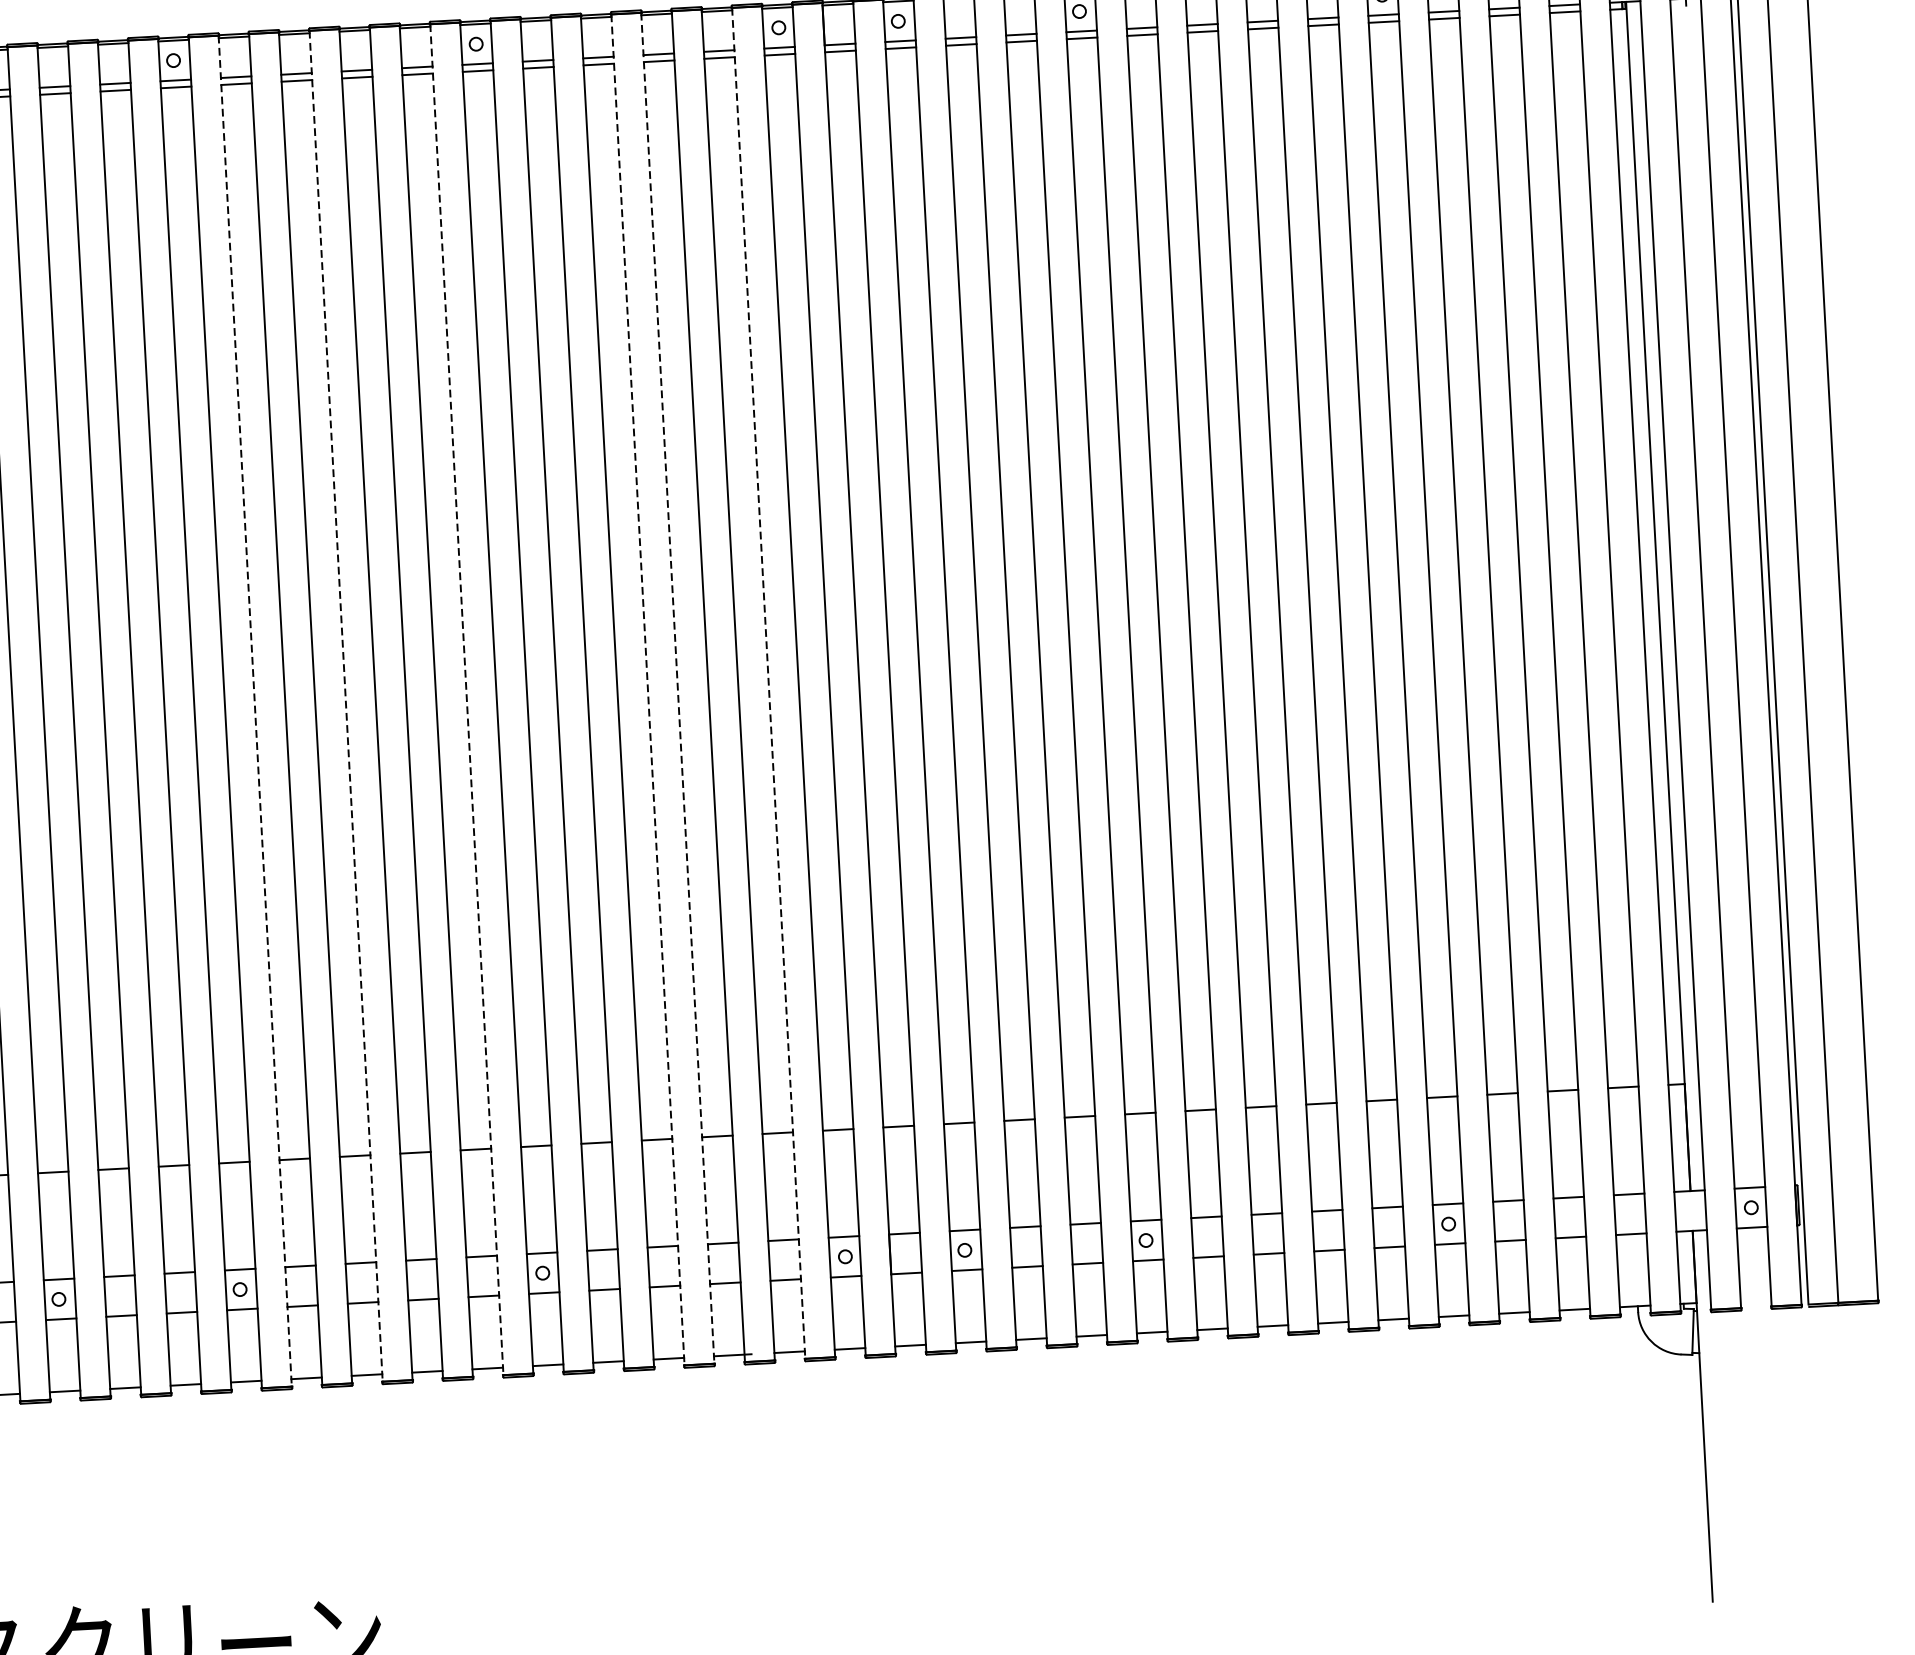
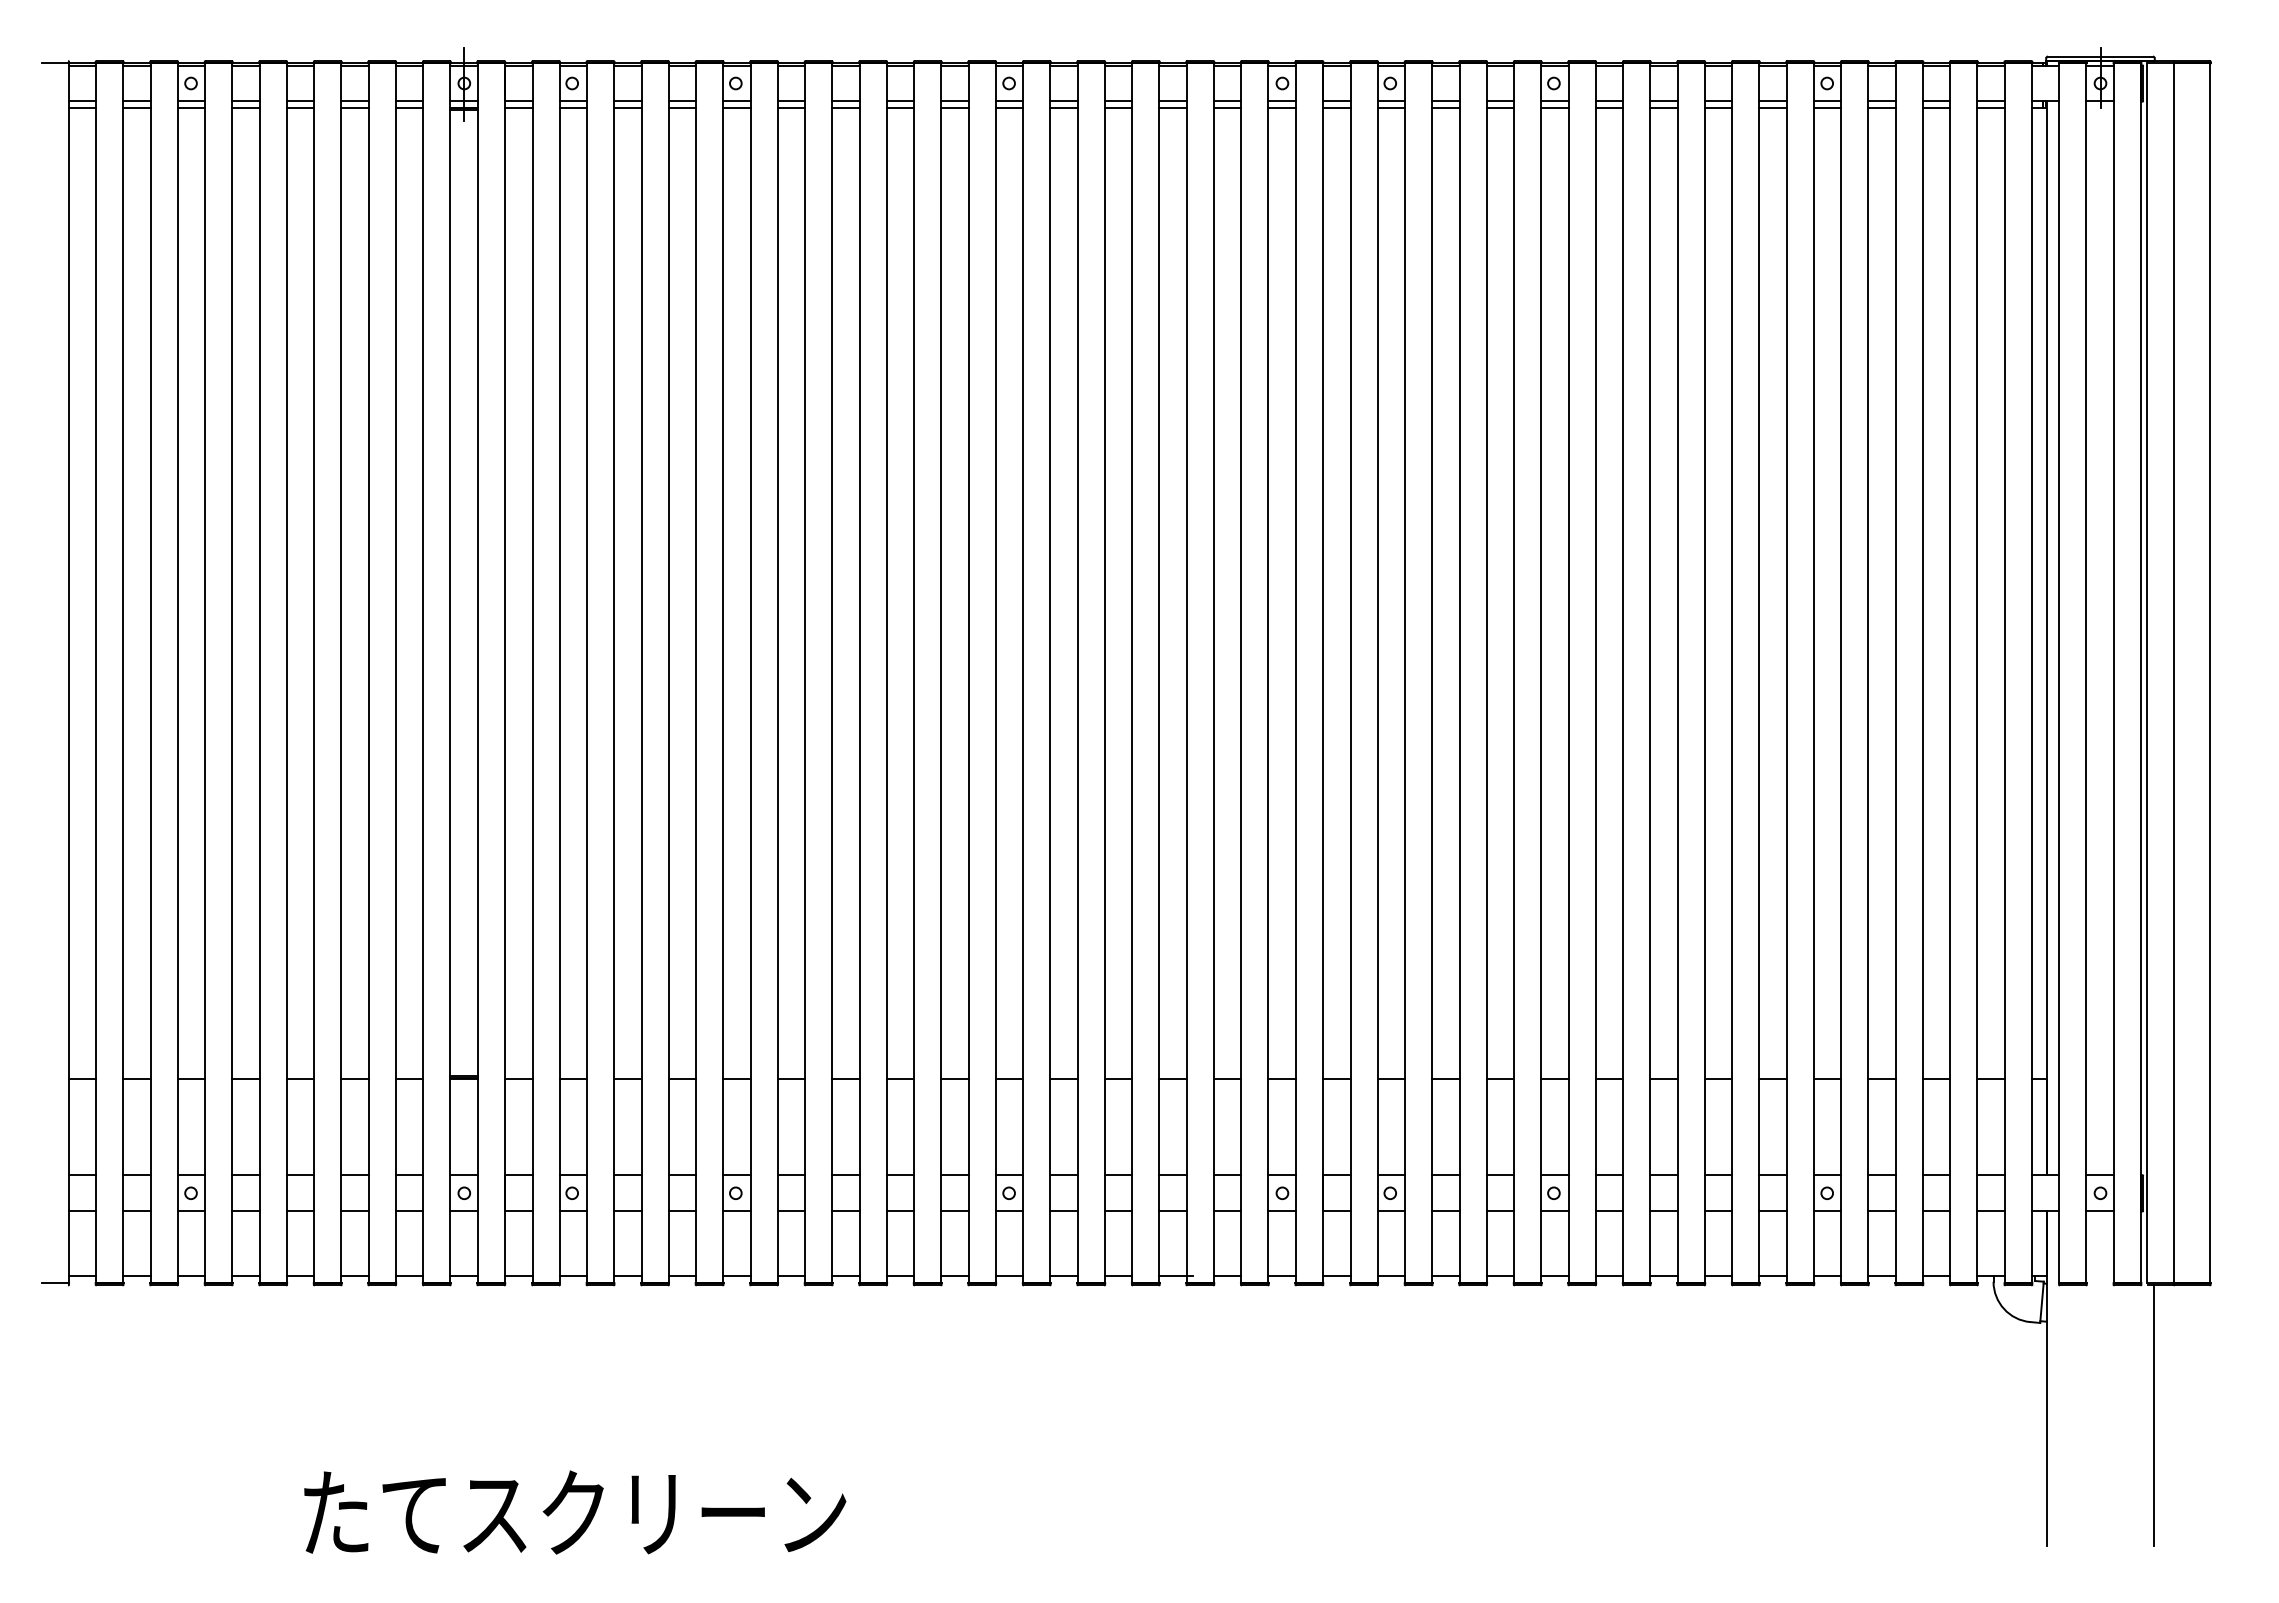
line: (768, 683) -> (1241, 673), dashed -> solid
line: (678, 688) -> (1159, 673), dashed -> solid
line: (648, 690) -> (1132, 673), dashed -> solid
line: (466, 699) -> (968, 673), dashed -> solid
line: (345, 706) -> (859, 673), dashed -> solid
line: (255, 711) -> (777, 673), dashed -> solid
line: (1824, 1450) -> (2154, 1415), added

